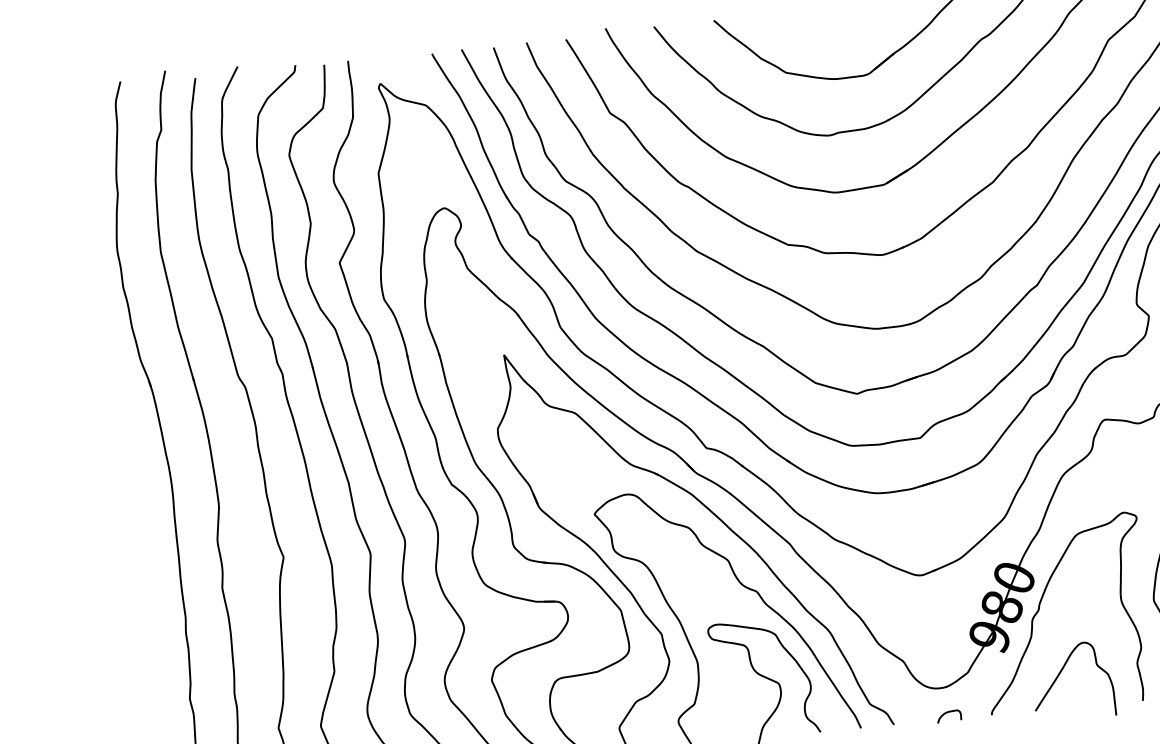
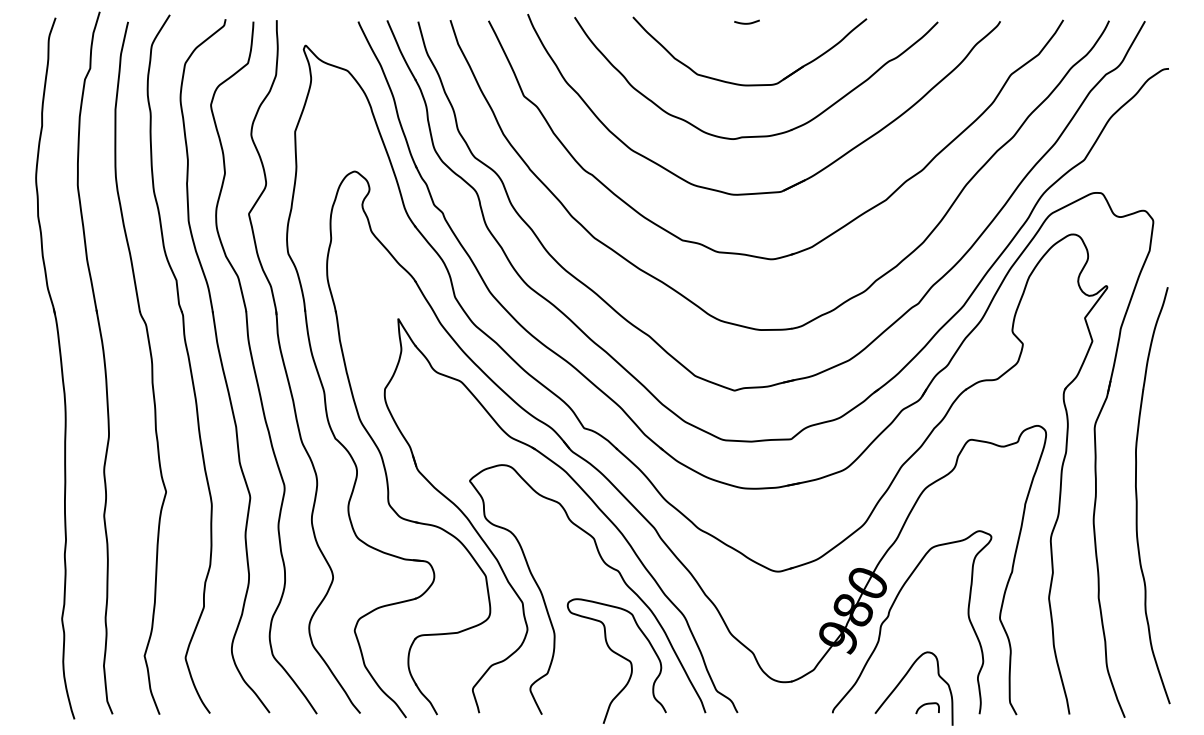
curve: (831, 14) -> (746, 22), added
curve: (946, 713) -> (925, 705), moved

